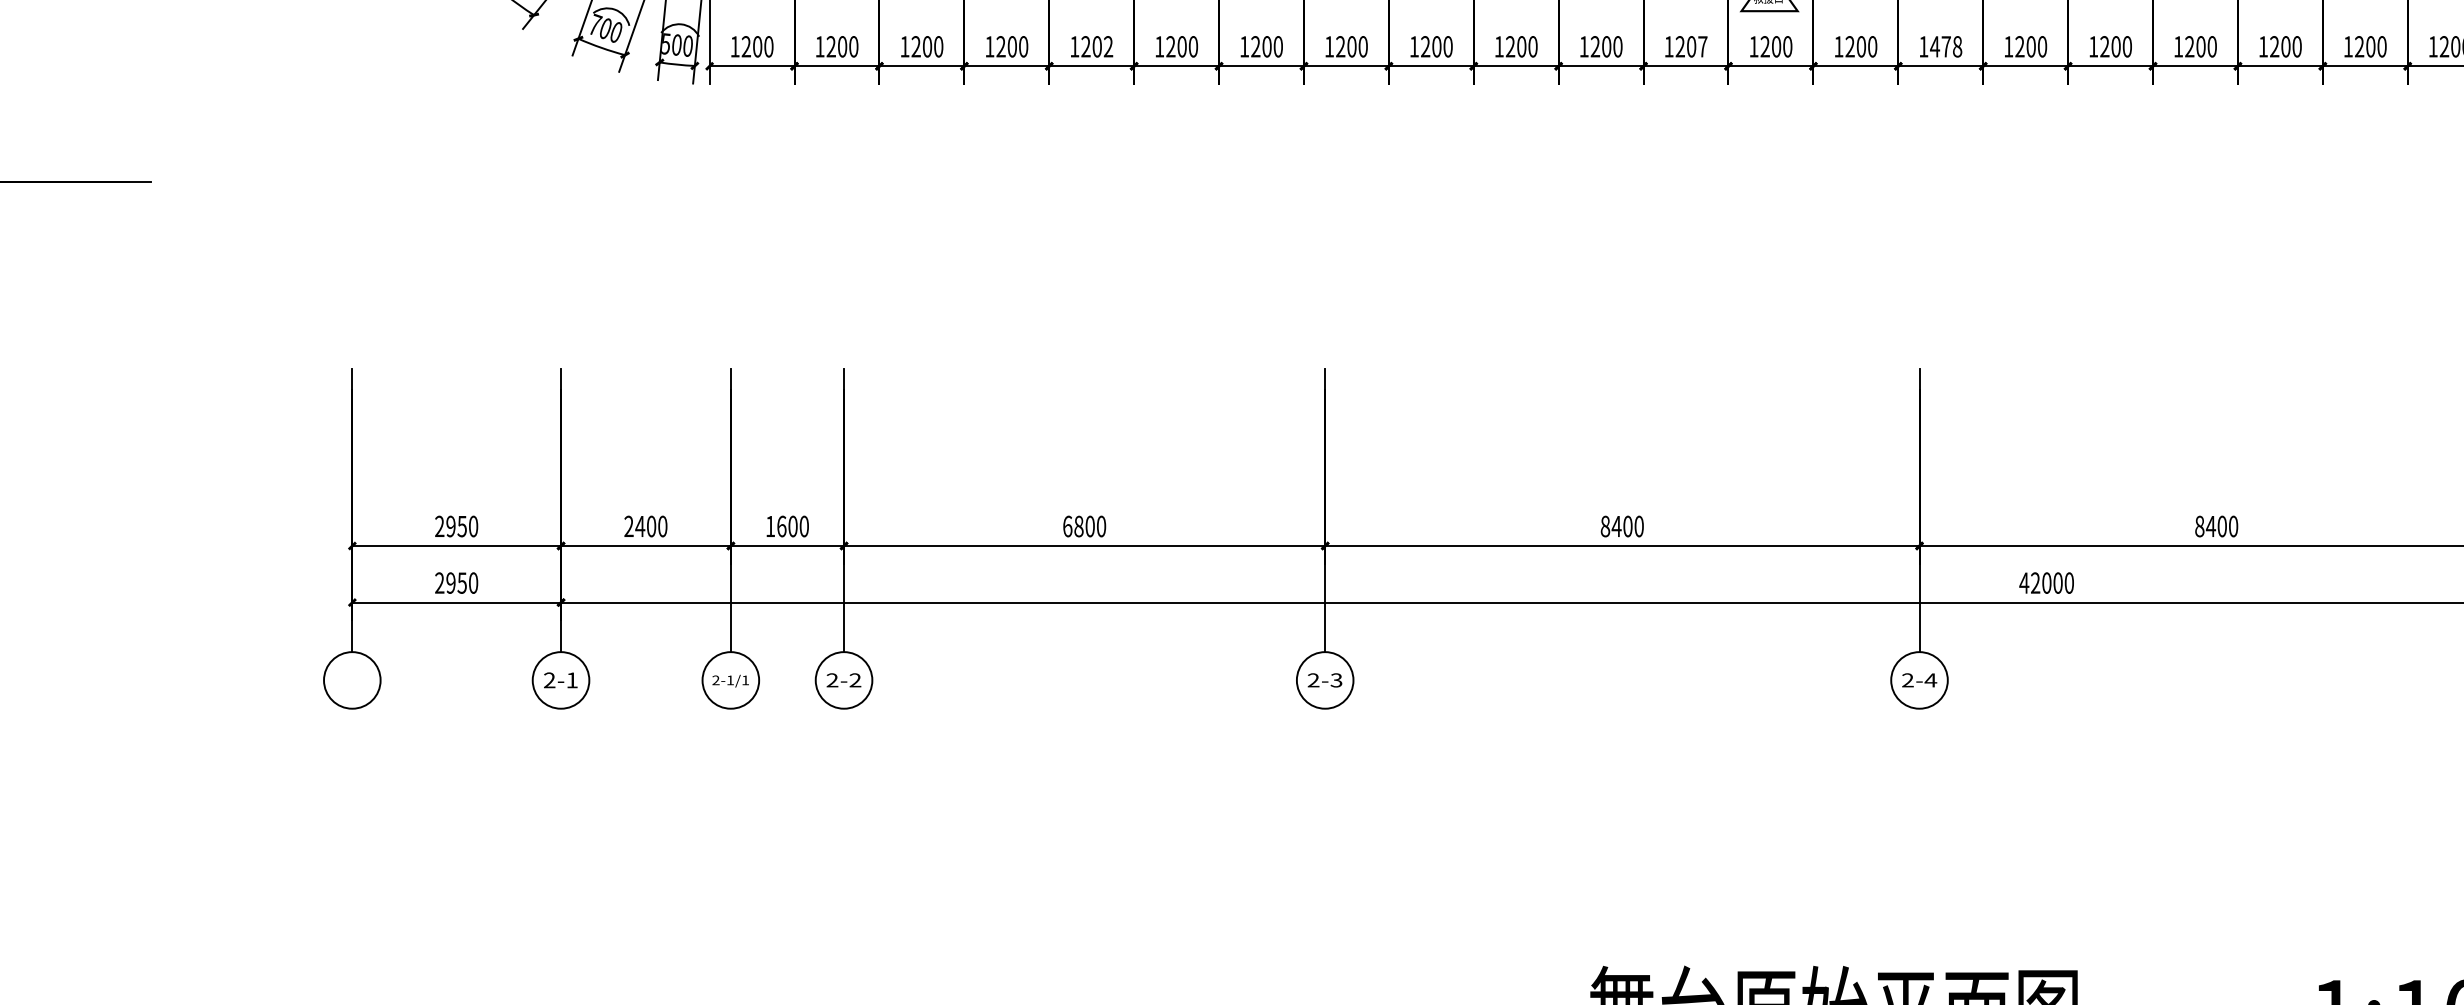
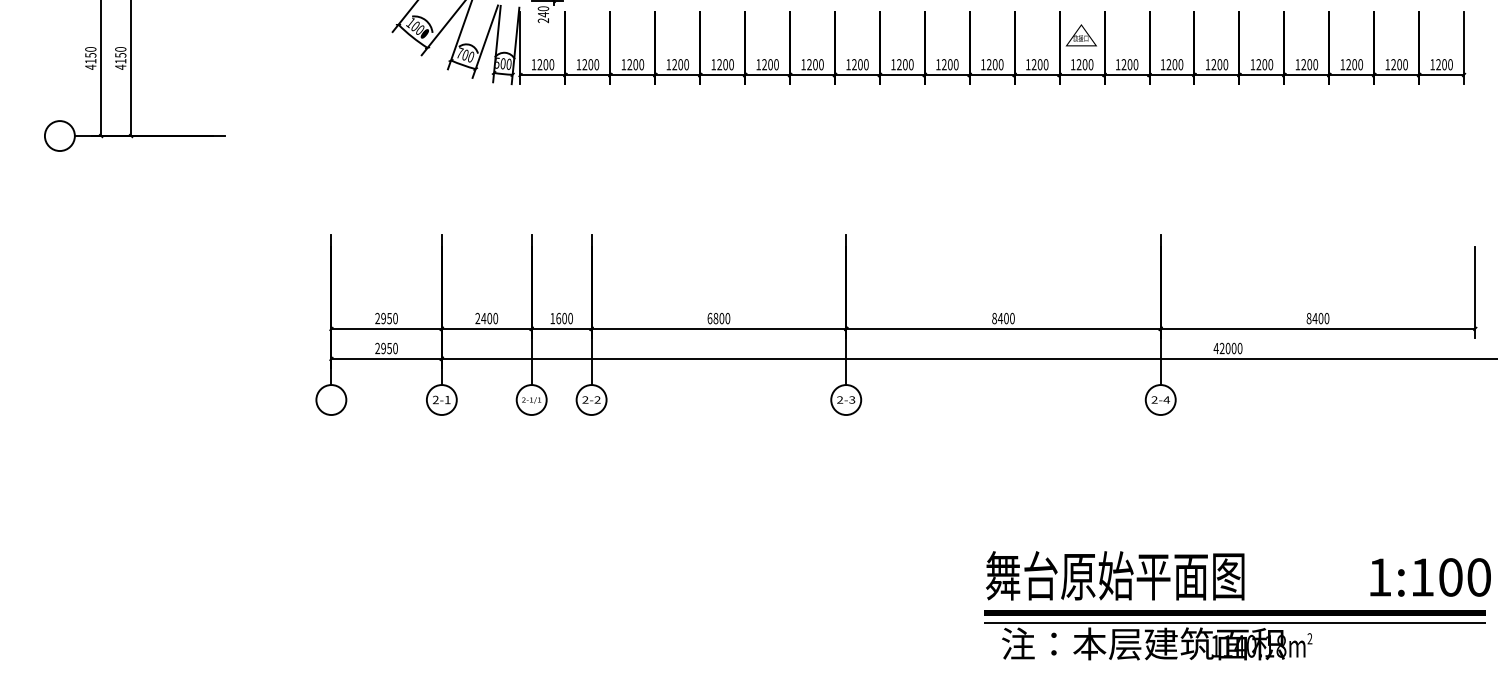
text: (1108, 46) -> (731, 64), 1202 -> 1200
text: (1701, 46) -> (1045, 64), 1207 -> 1200
text: (1945, 46) -> (1174, 64), 1478 -> 1200

